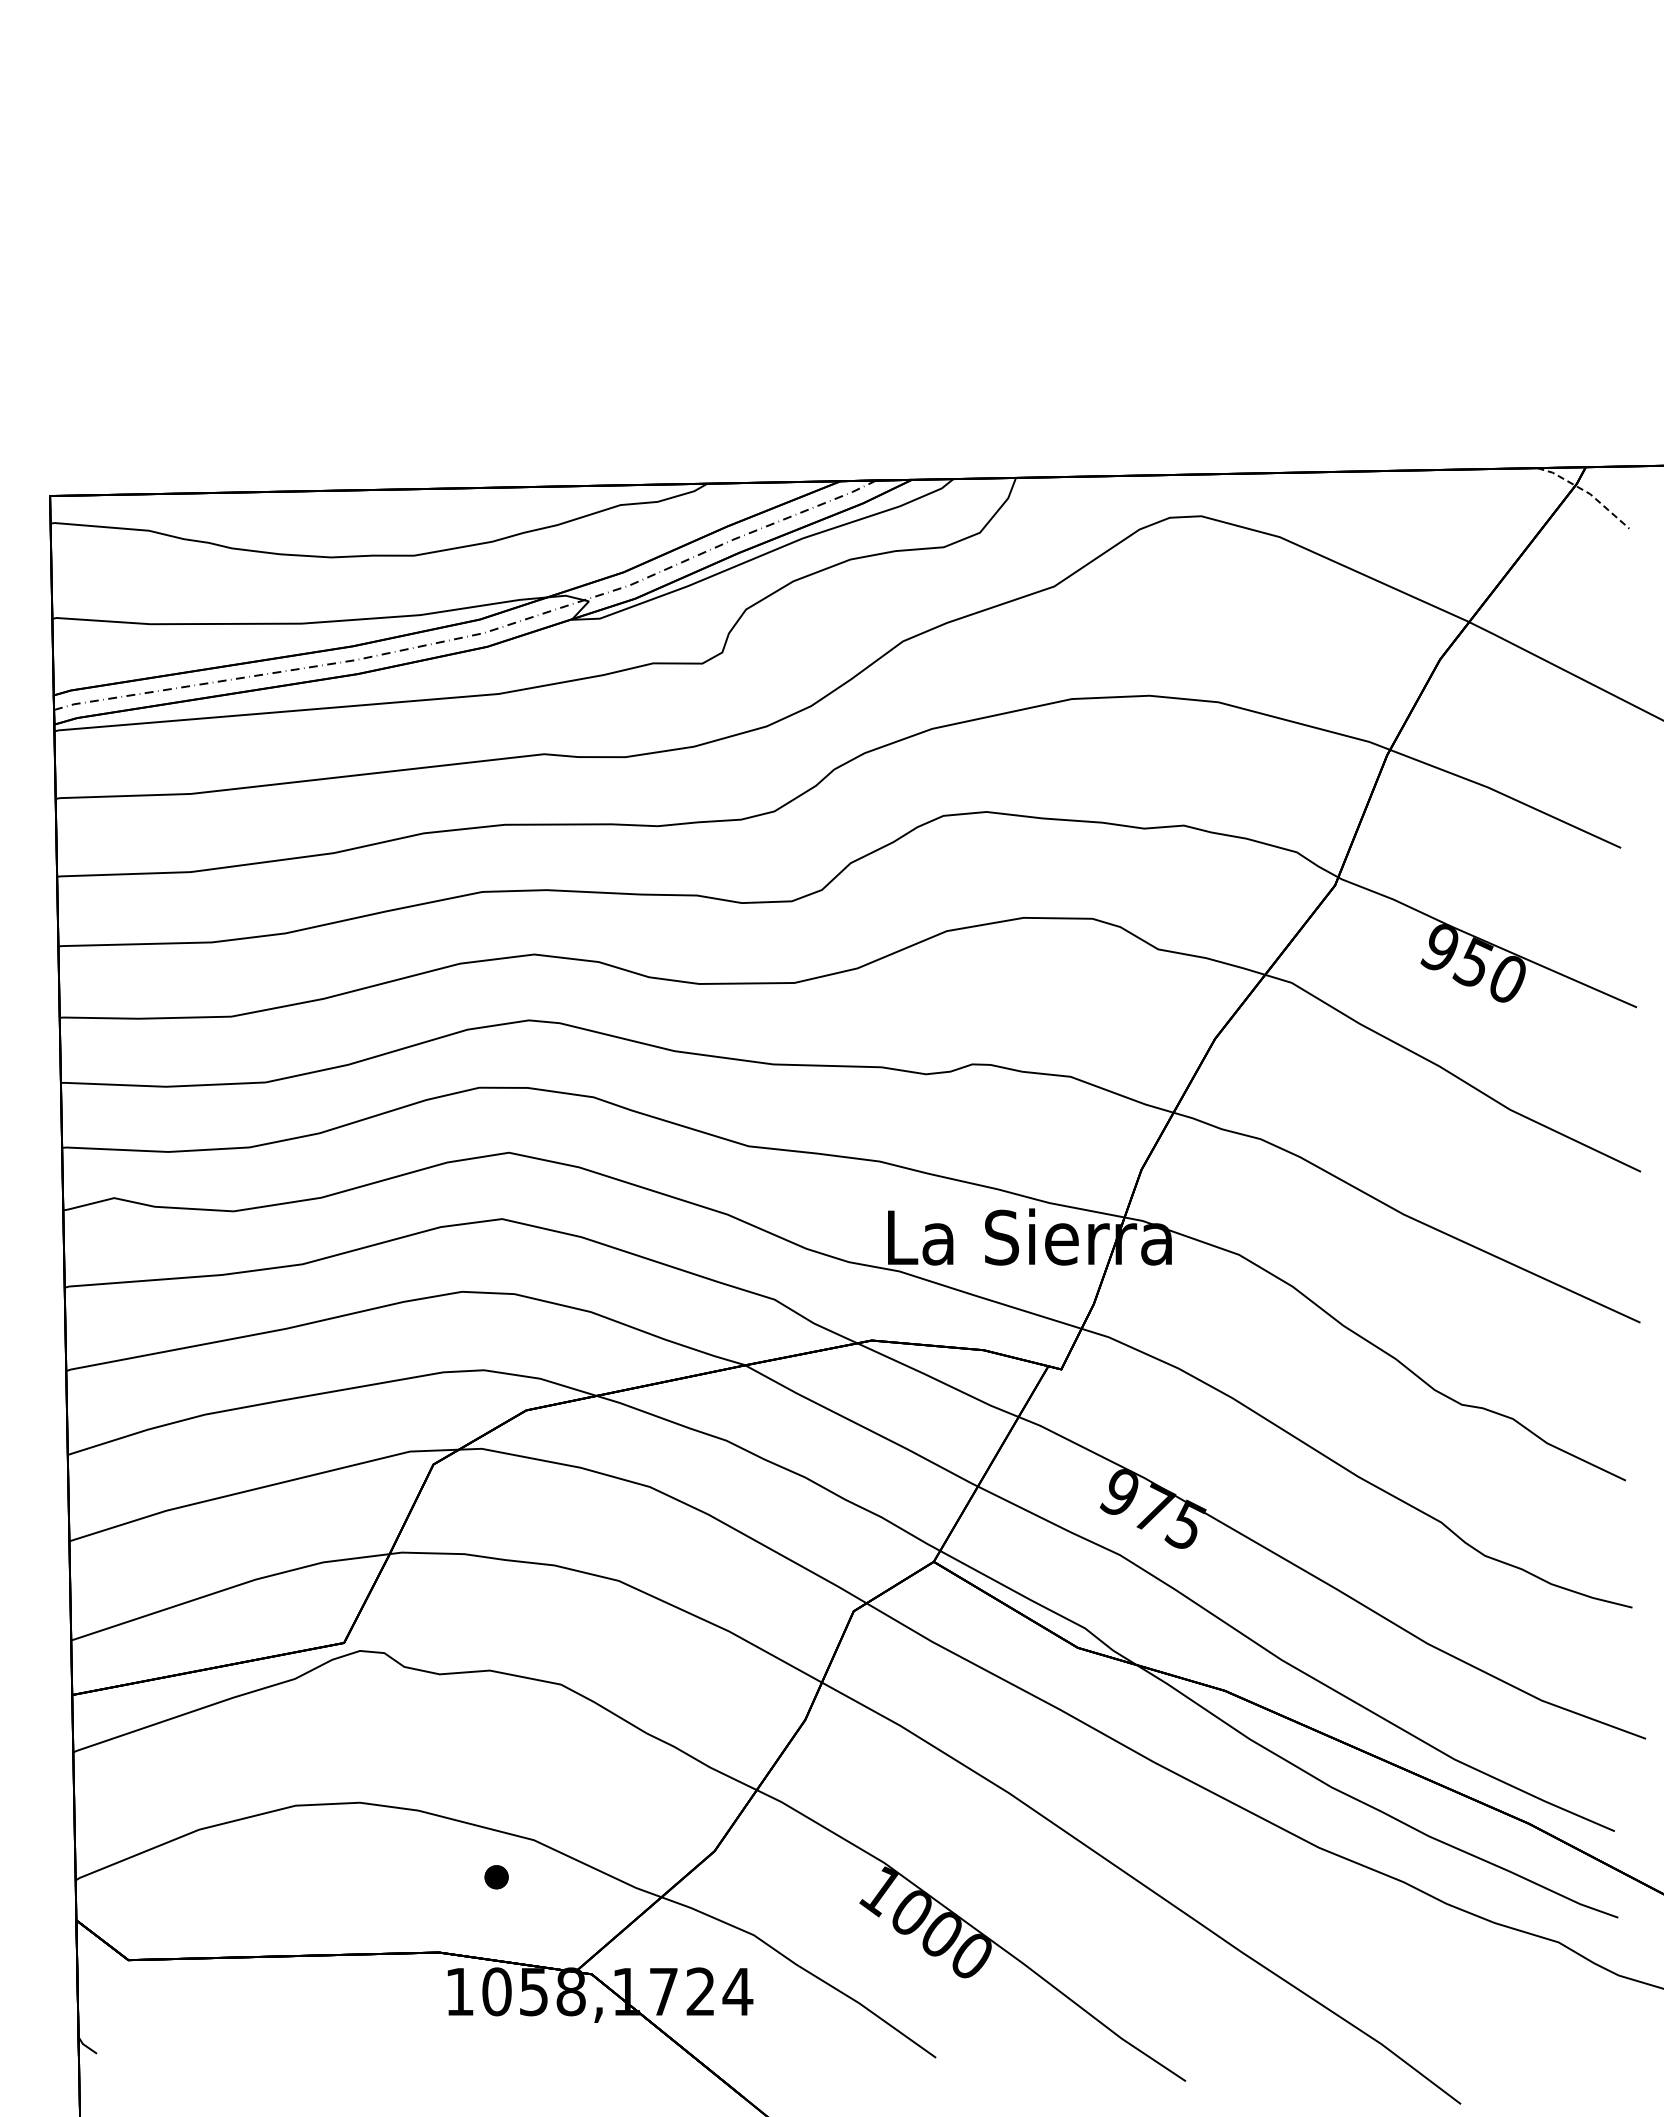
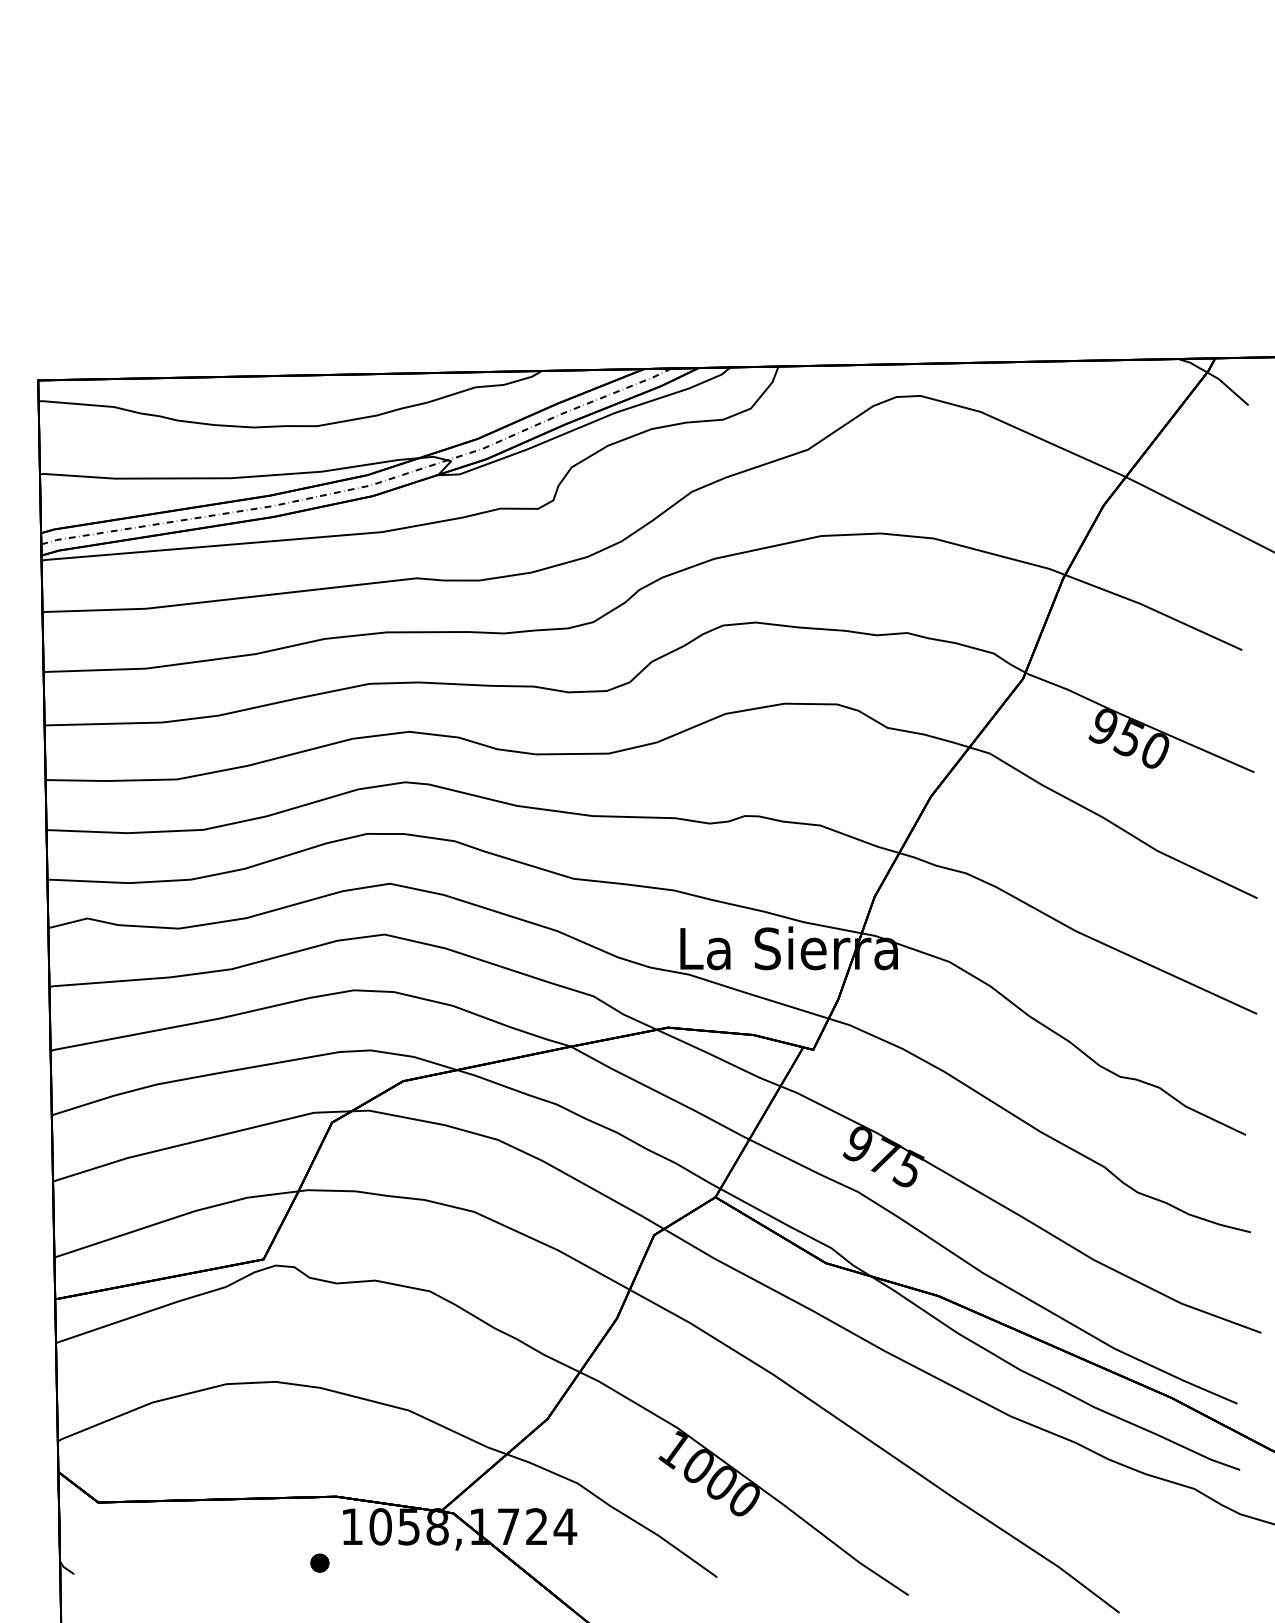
line: (1587, 492) -> (1216, 377), dashed -> solid
part: (496, 1877) -> (319, 1563), moved

